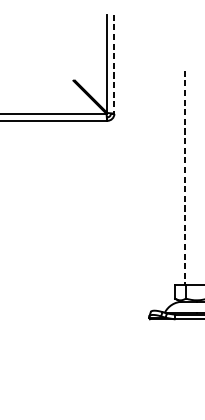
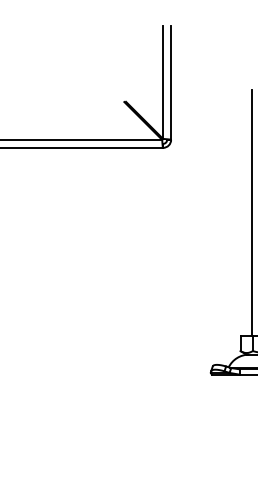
line: (114, 64) -> (171, 83), dashed -> solid
line: (184, 178) -> (251, 213), dashed -> solid

